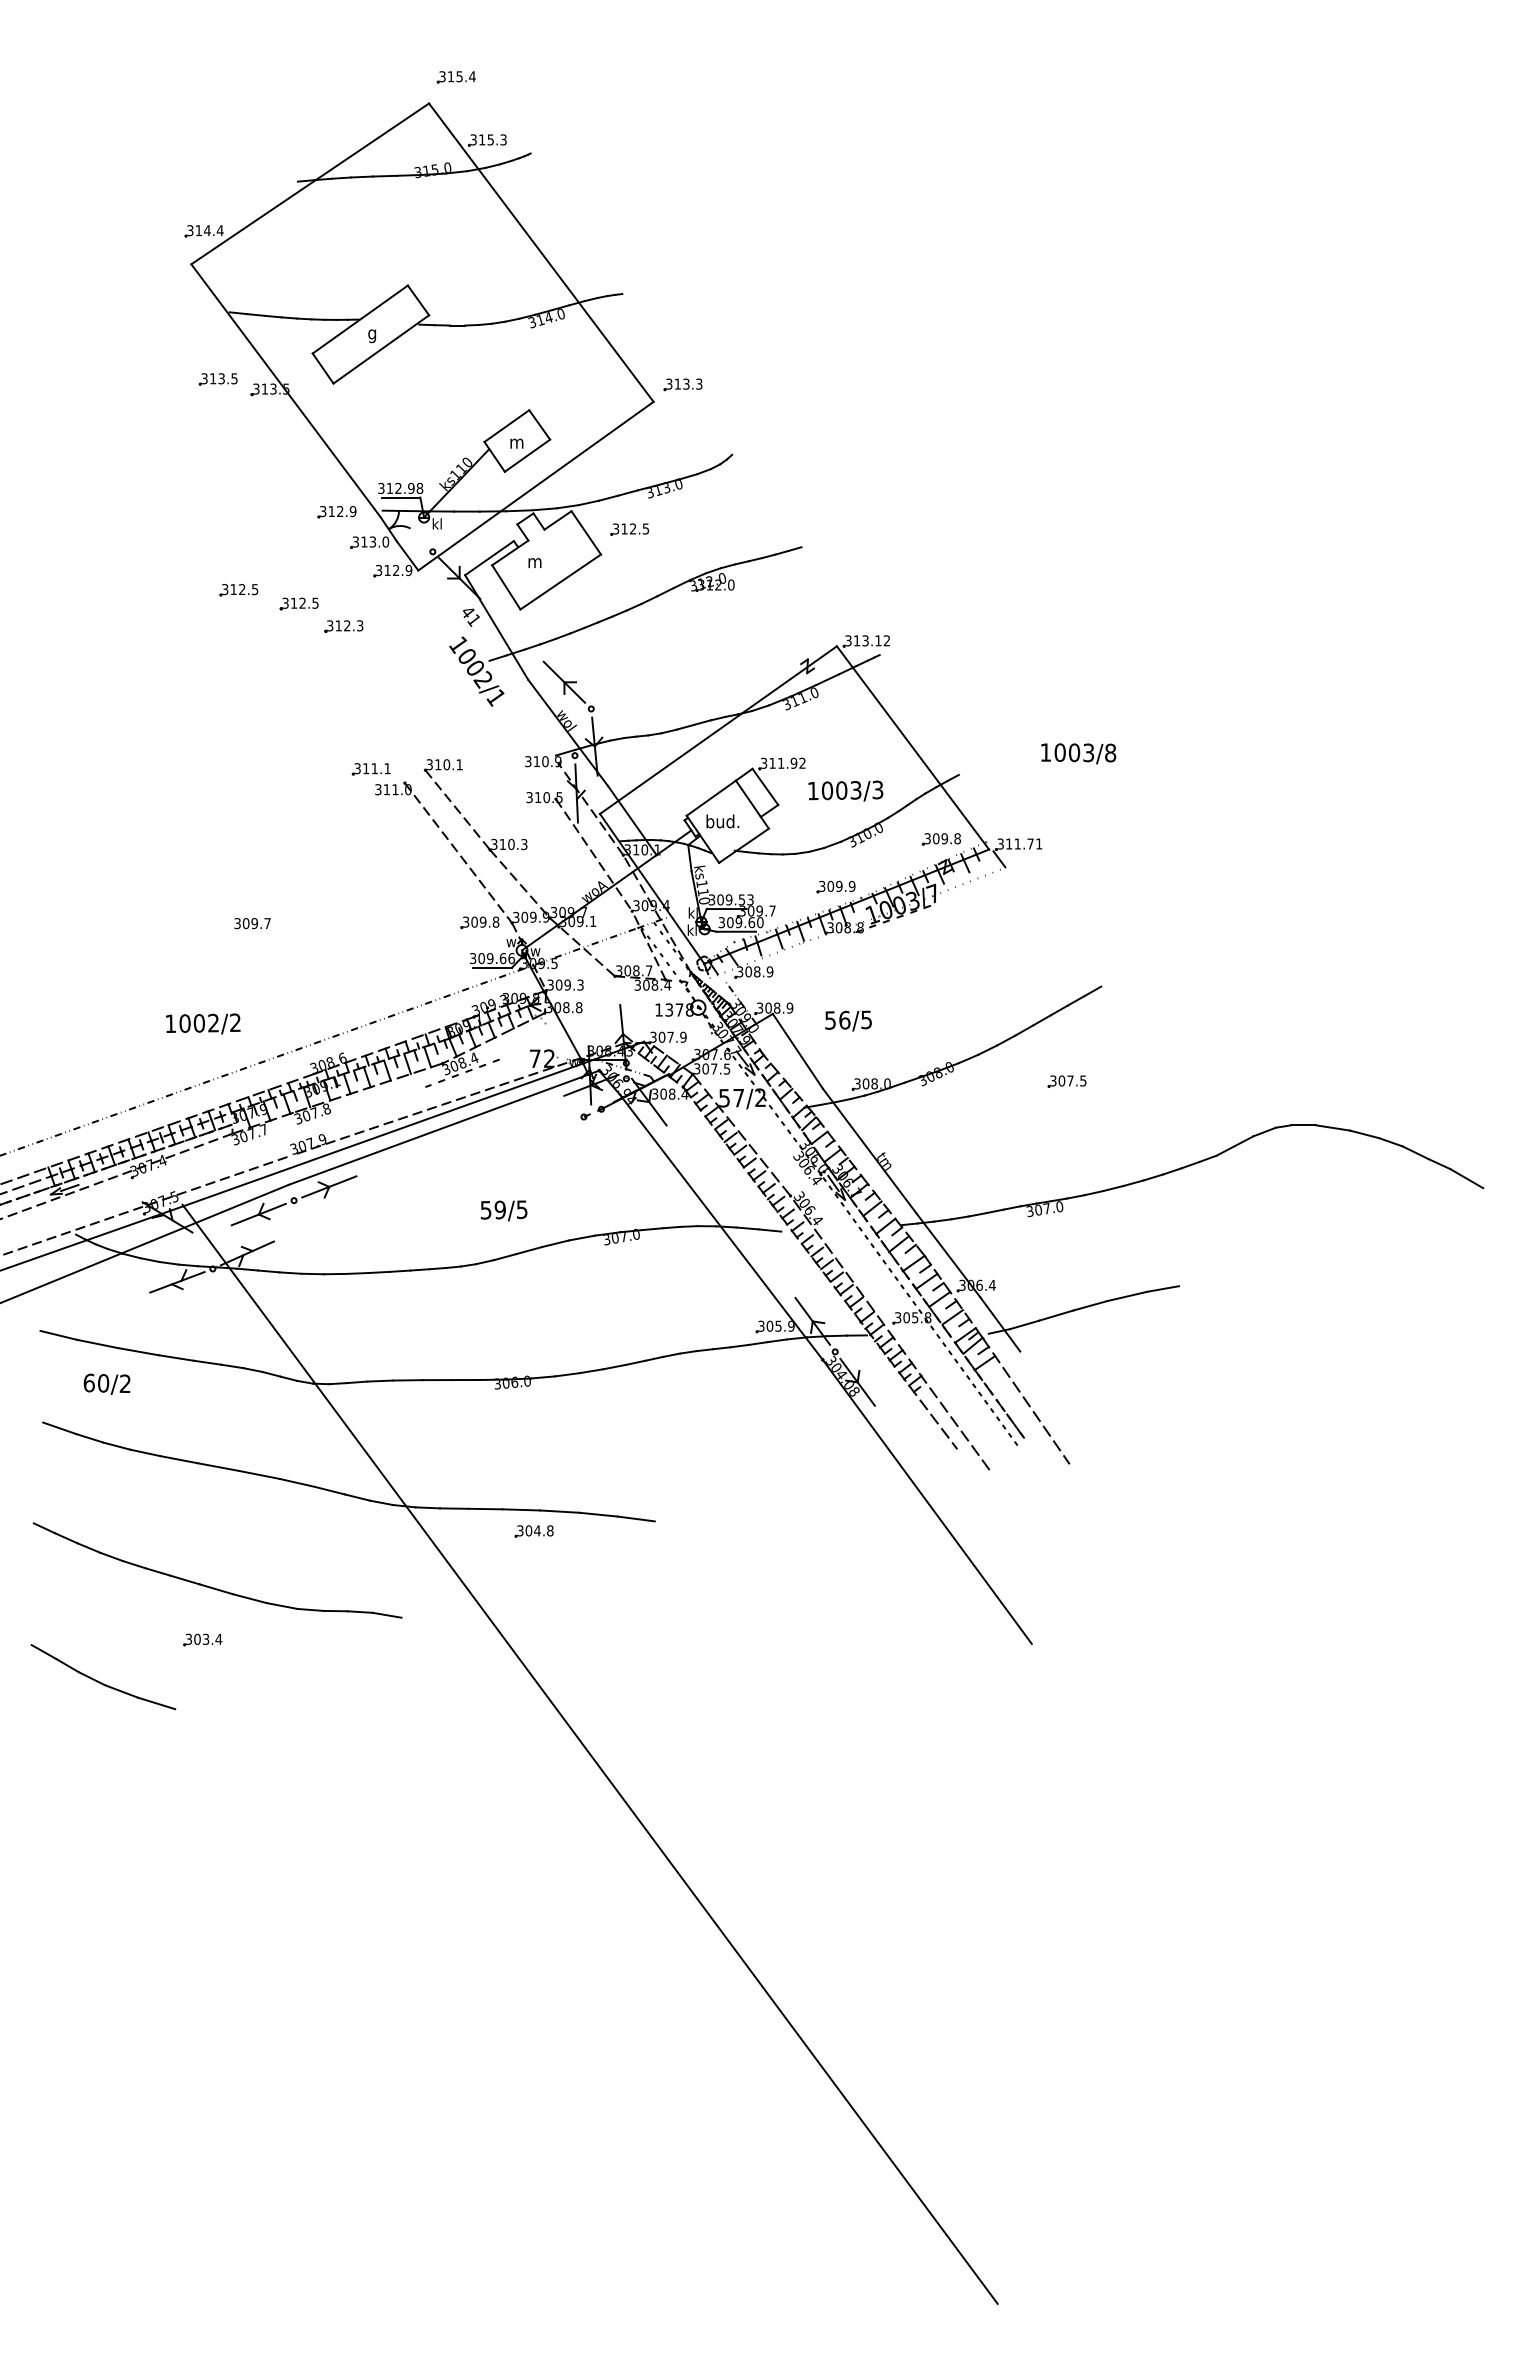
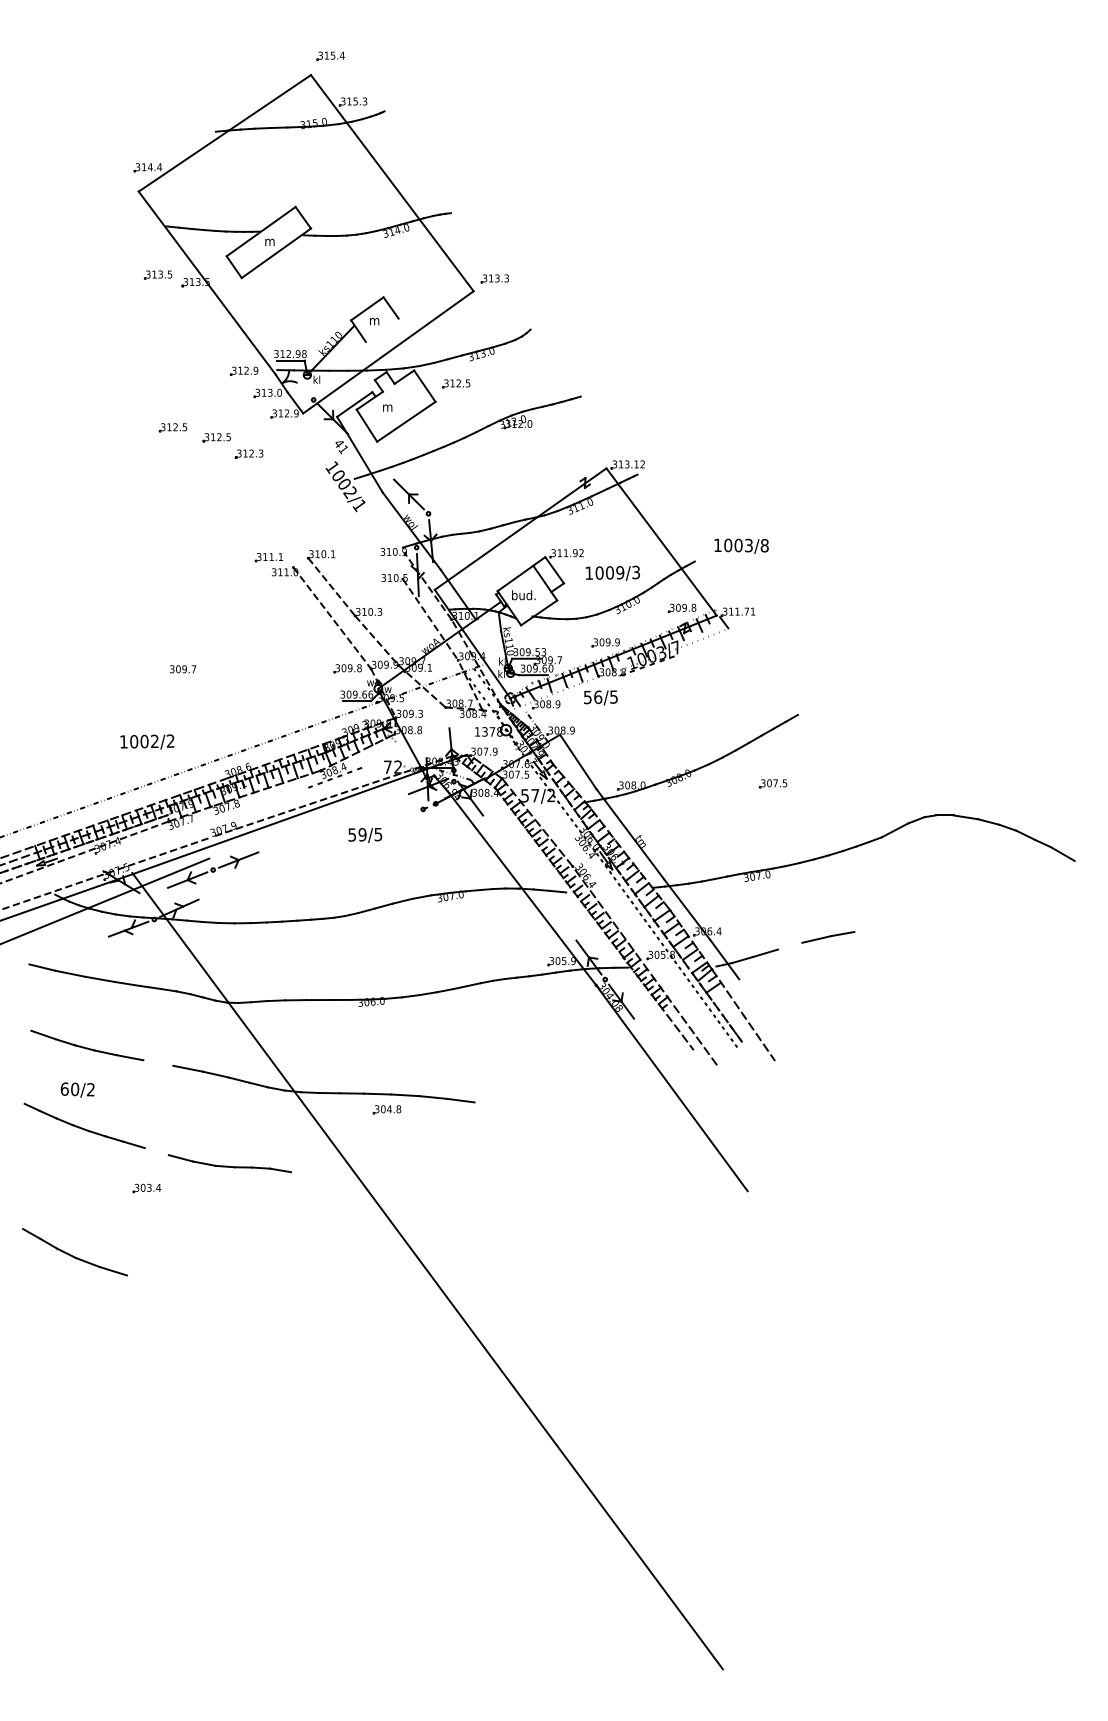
text: (371, 335) -> (269, 243), g -> m
line: (526, 454) -> (381, 329), removed
text: (1078, 752) -> (741, 545), moved
text: (856, 790) -> (620, 572), 1003/3 -> 1009/3
text: (848, 1020) -> (600, 697), moved
line: (438, 1129) -> (317, 818), removed
text: (504, 1210) -> (365, 835), moved
line: (1089, 1304) -> (789, 945), removed
text: (106, 1383) -> (77, 1089), moved
line: (218, 1466) -> (158, 1062), removed
line: (215, 1589) -> (156, 1151), removed
part: (102, 1677) -> (74, 1252), moved

